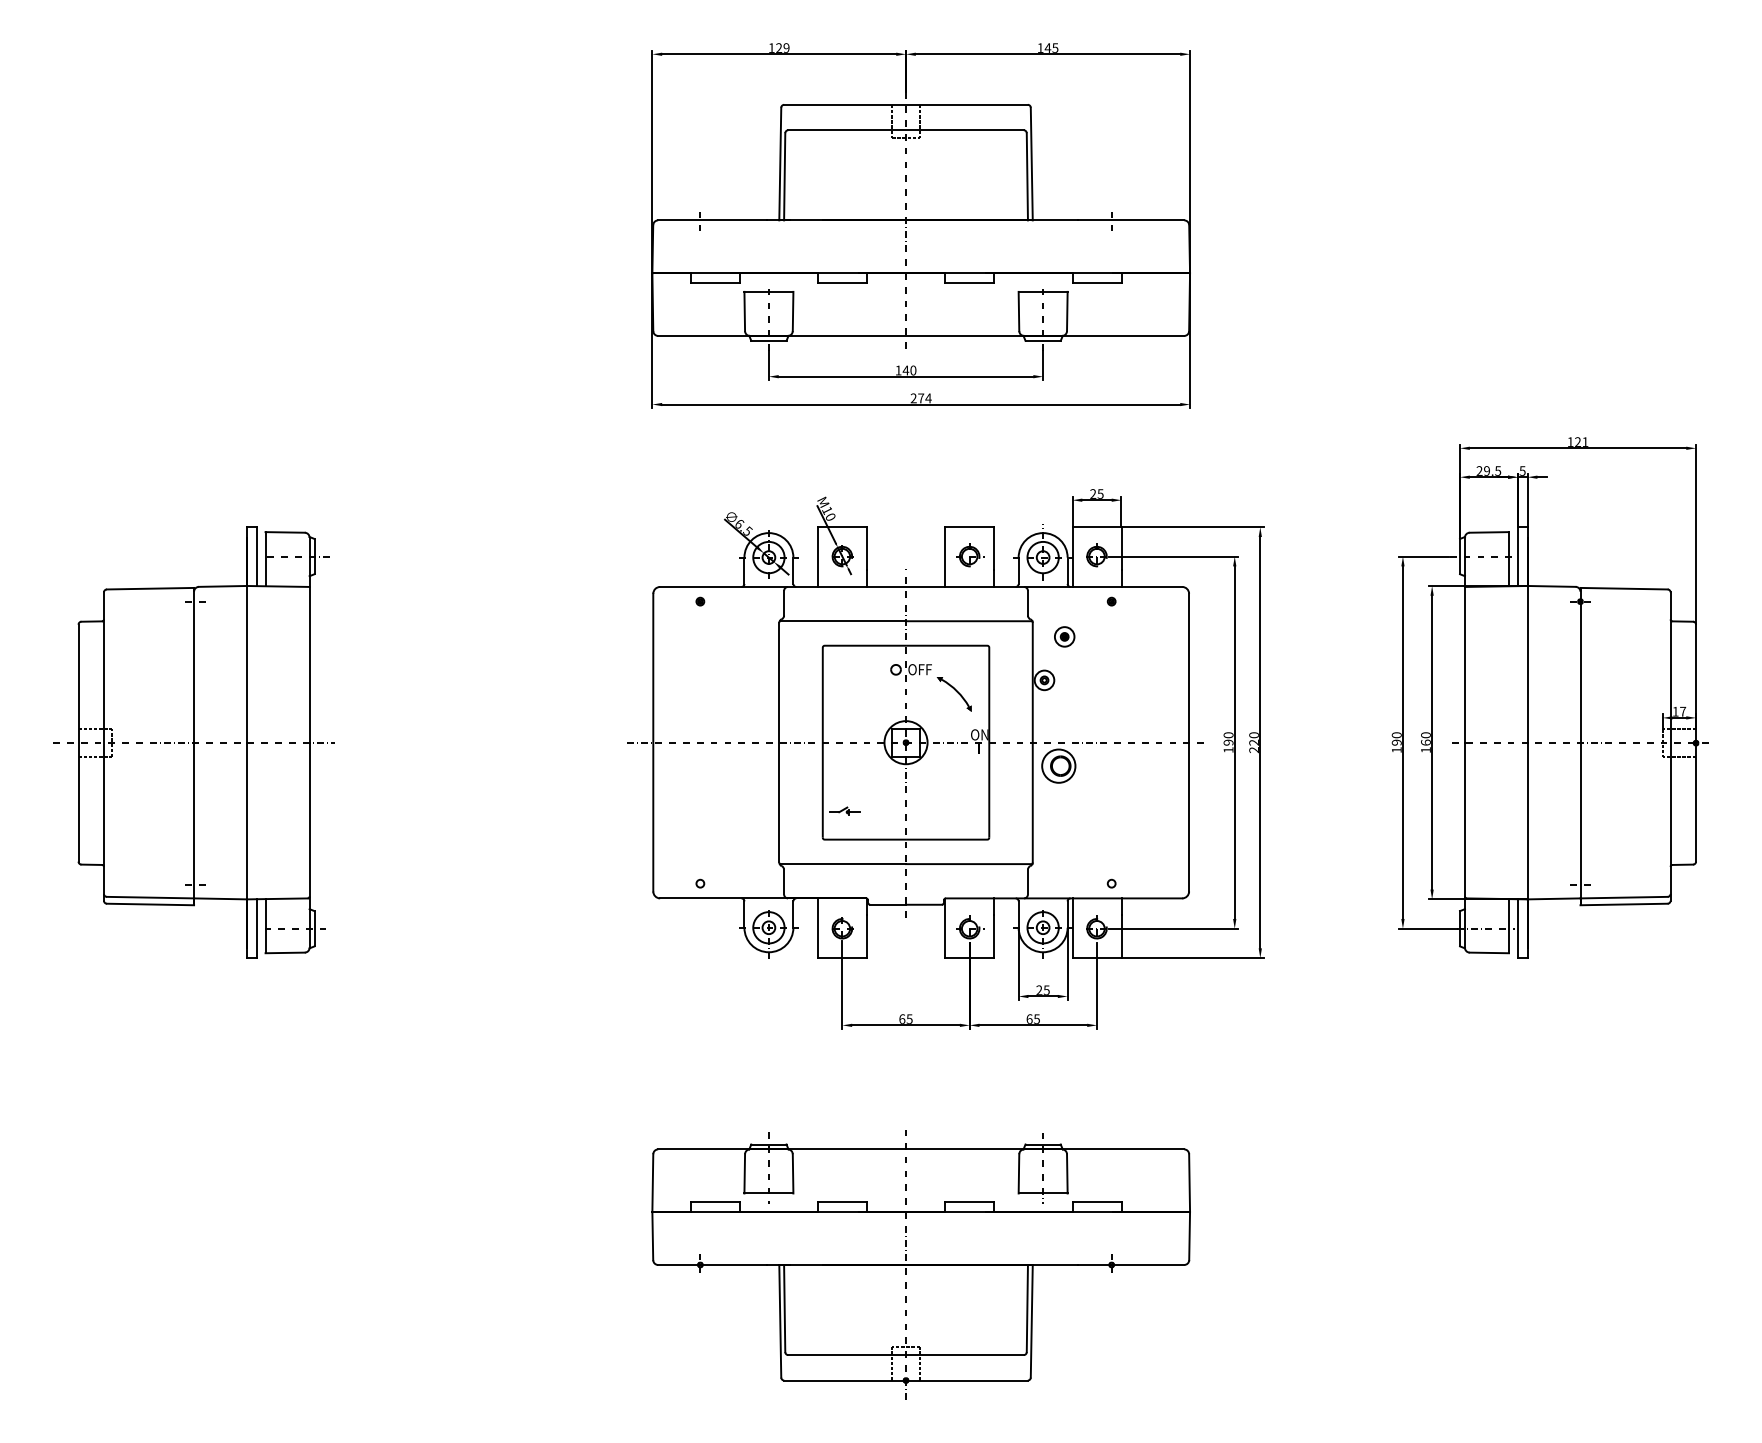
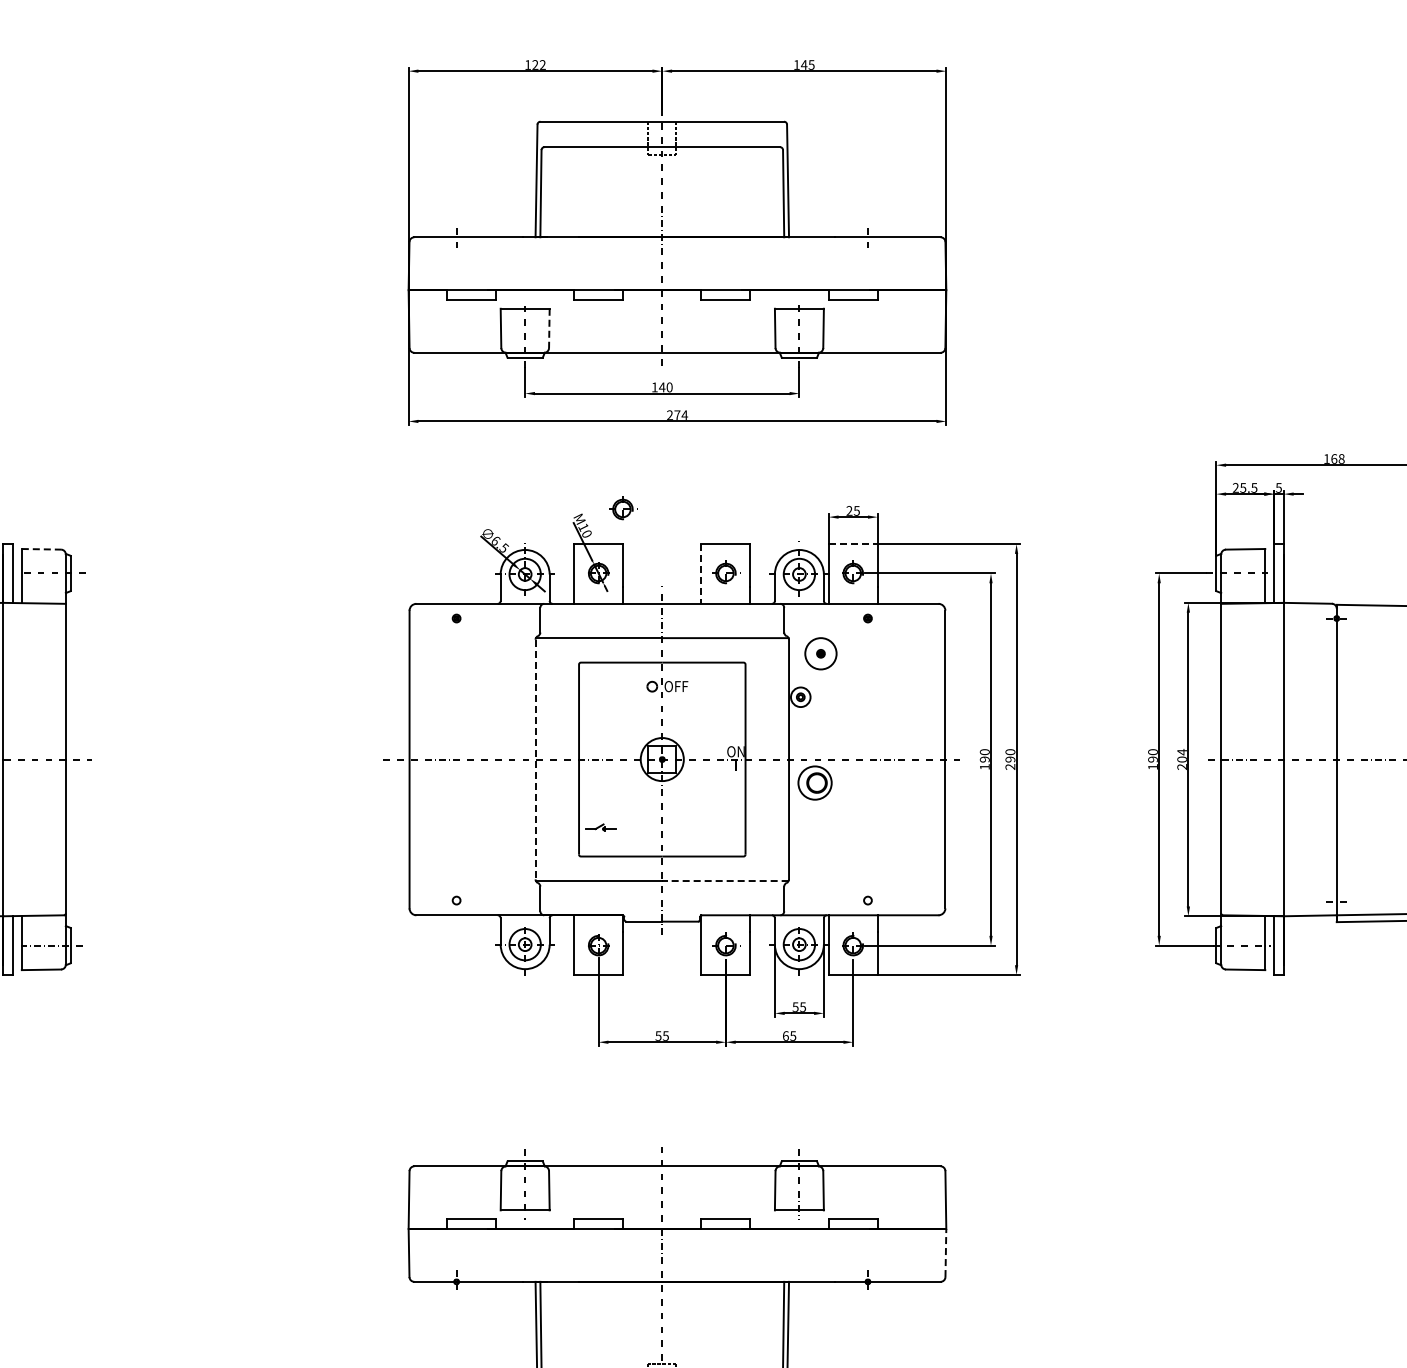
text: (786, 47) -> (542, 64), 129 -> 122
line: (793, 311) -> (549, 328), solid -> dashed
text: (1581, 441) -> (1337, 458), 121 -> 168
text: (1486, 470) -> (1242, 487), 29.5 -> 25.5
part: (867, 491) -> (623, 508), added
line: (1097, 527) -> (853, 544), solid -> dashed
line: (285, 532) -> (41, 549), solid -> dashed
line: (945, 557) -> (701, 574), solid -> dashed
circle: (1064, 636) -> (820, 653), size x1.6
part: (953, 694) -> (709, 711), removed
line: (779, 742) -> (535, 759), solid -> dashed
text: (1253, 742) -> (1009, 759), 220 -> 290
text: (1425, 742) -> (1181, 759), 160 -> 204
line: (968, 864) -> (724, 881), solid -> dashed
text: (1039, 989) -> (795, 1006), 25 -> 55
text: (902, 1018) -> (658, 1035), 65 -> 55
line: (1189, 1235) -> (945, 1252), solid -> dashed

